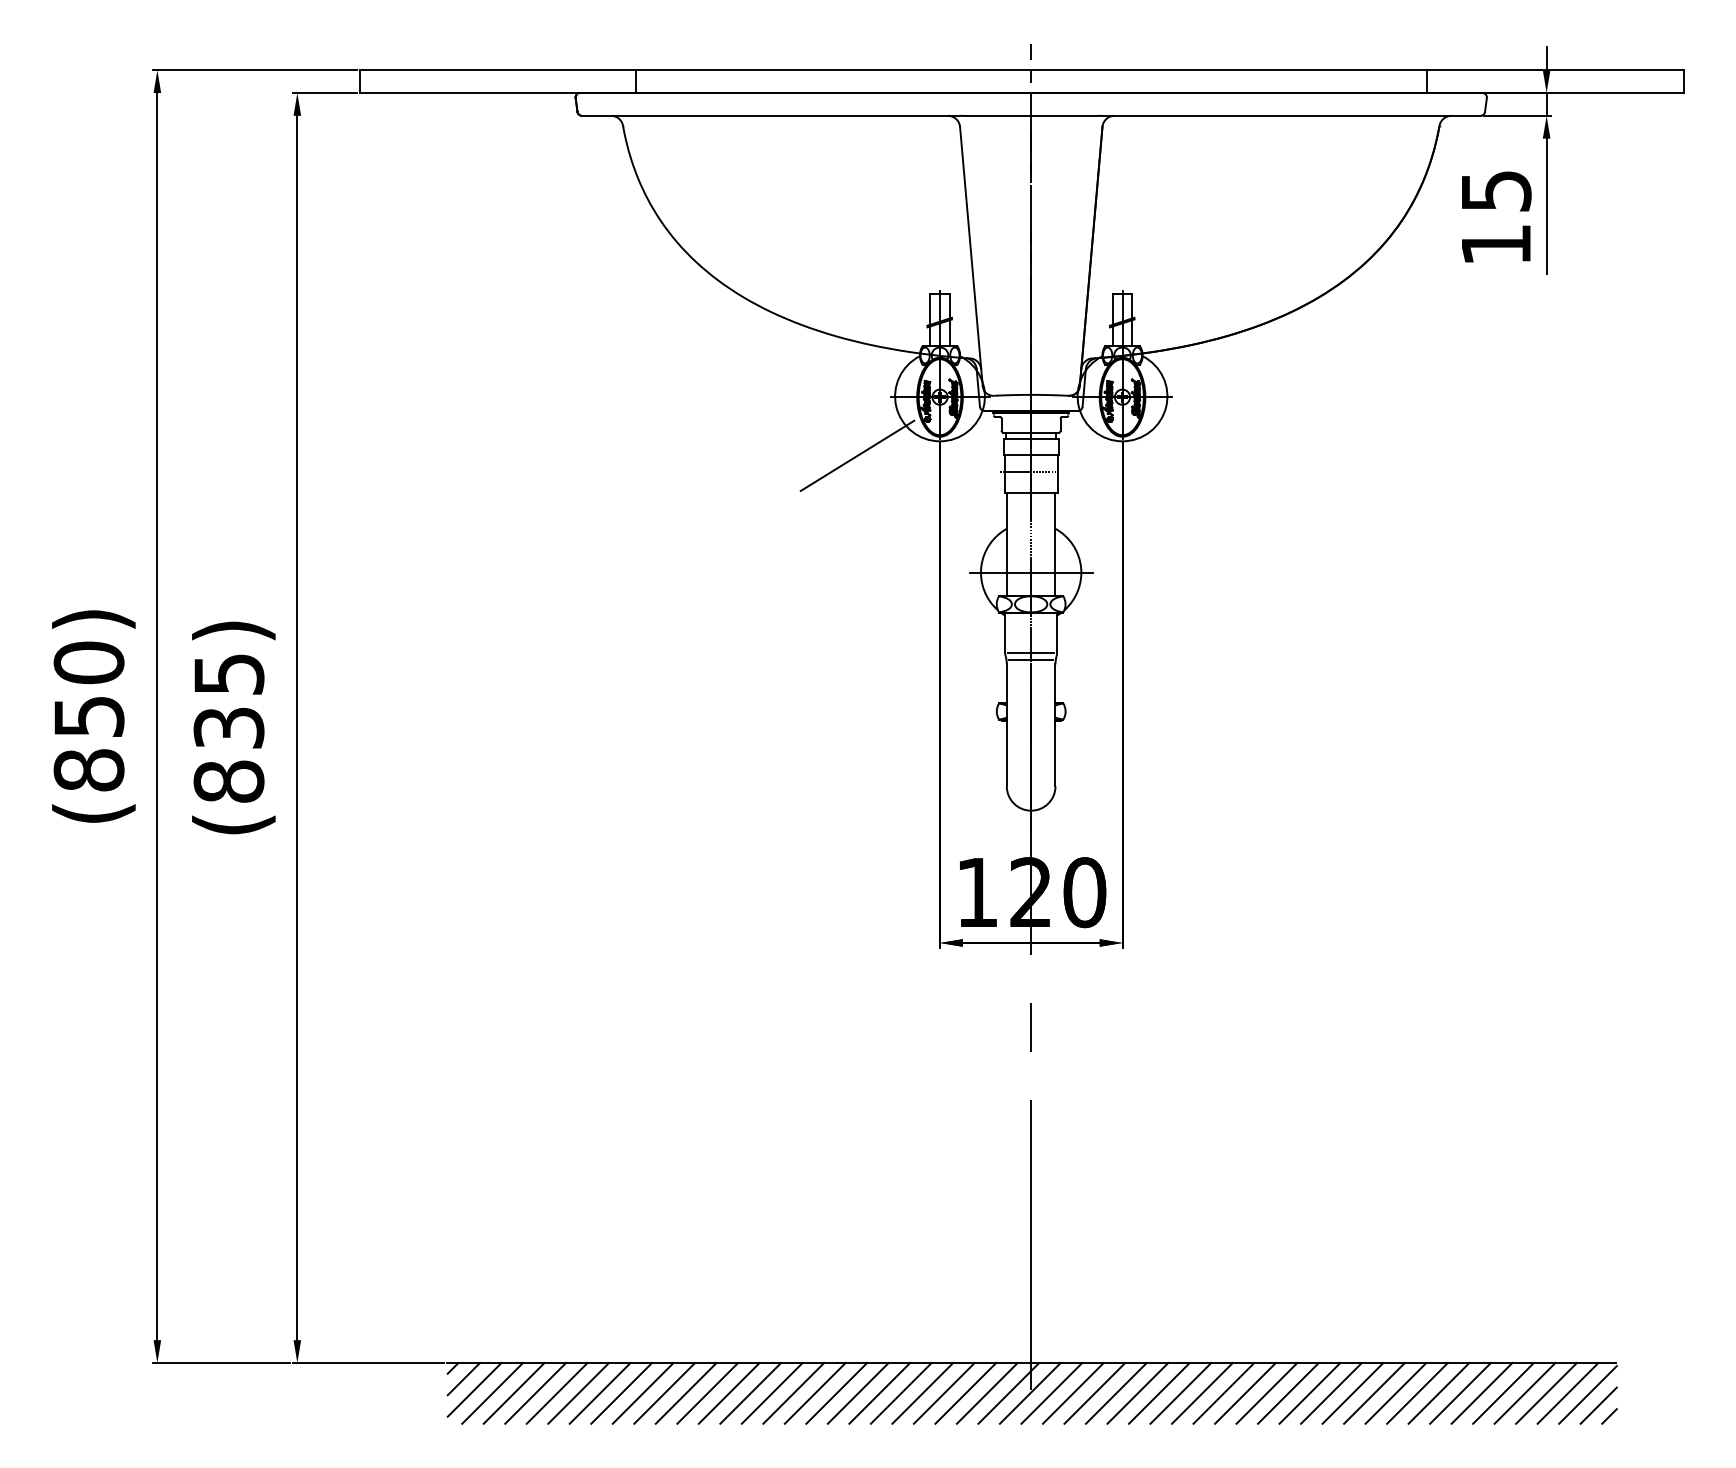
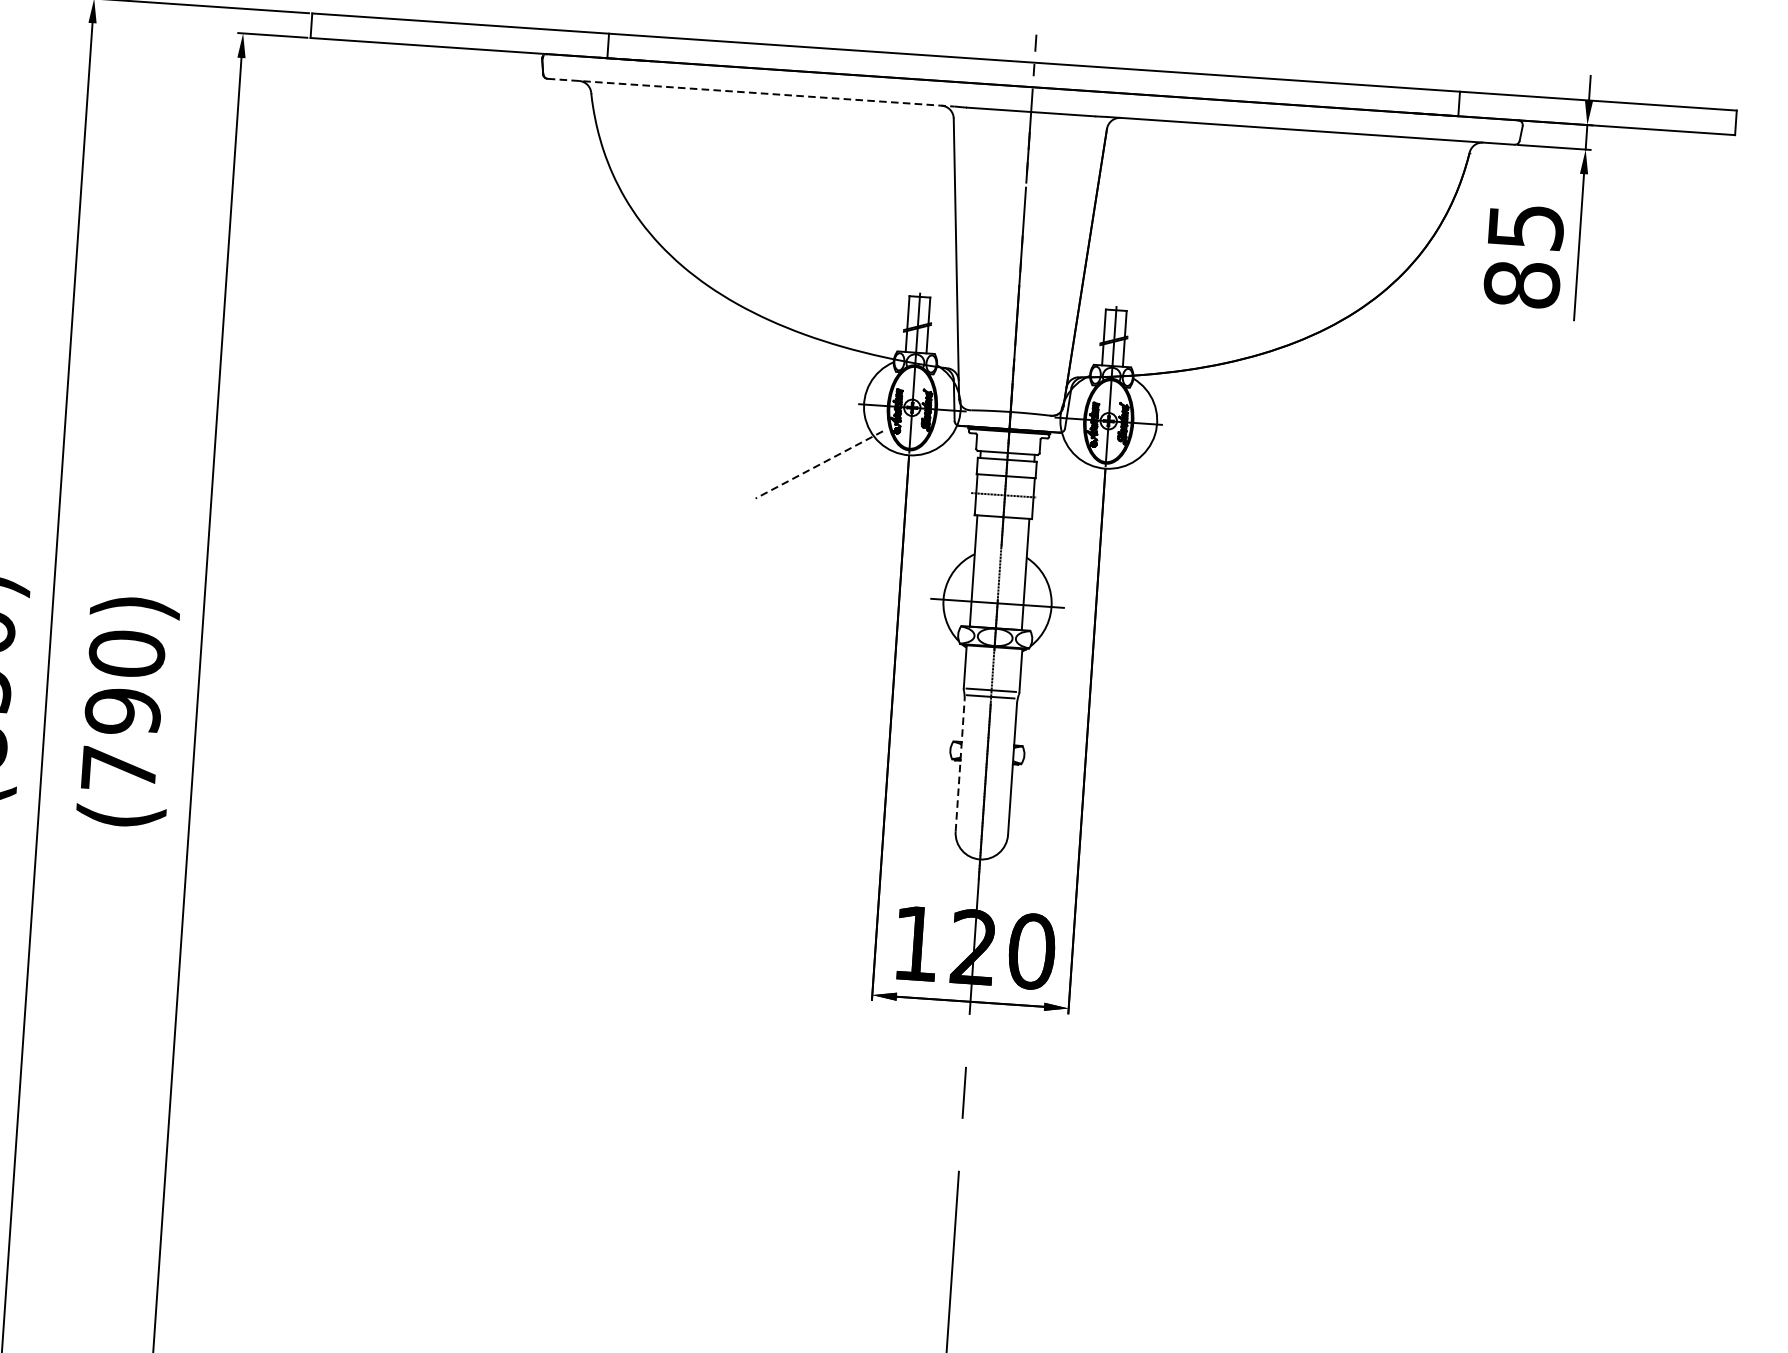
line: (771, 115) -> (751, 92), solid -> dashed
text: (1495, 244) -> (1521, 284), 15 -> 85
line: (857, 455) -> (819, 464), solid -> dashed
line: (1006, 724) -> (959, 764), solid -> dashed
text: (228, 727) -> (122, 711), (835) -> (790)

